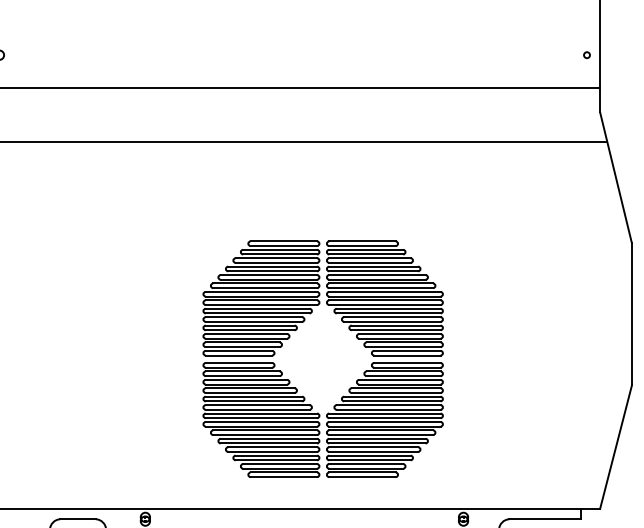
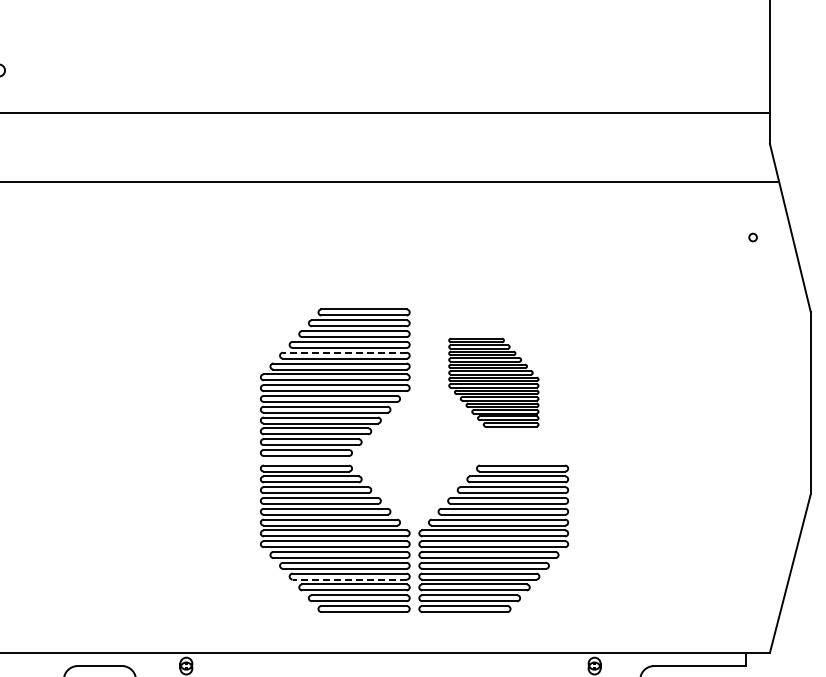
circle: (586, 55) -> (752, 237), moved
line: (268, 274) -> (344, 352), solid -> dashed
part: (384, 298) -> (493, 382), size x0.6
line: (272, 451) -> (349, 579), solid -> dashed

